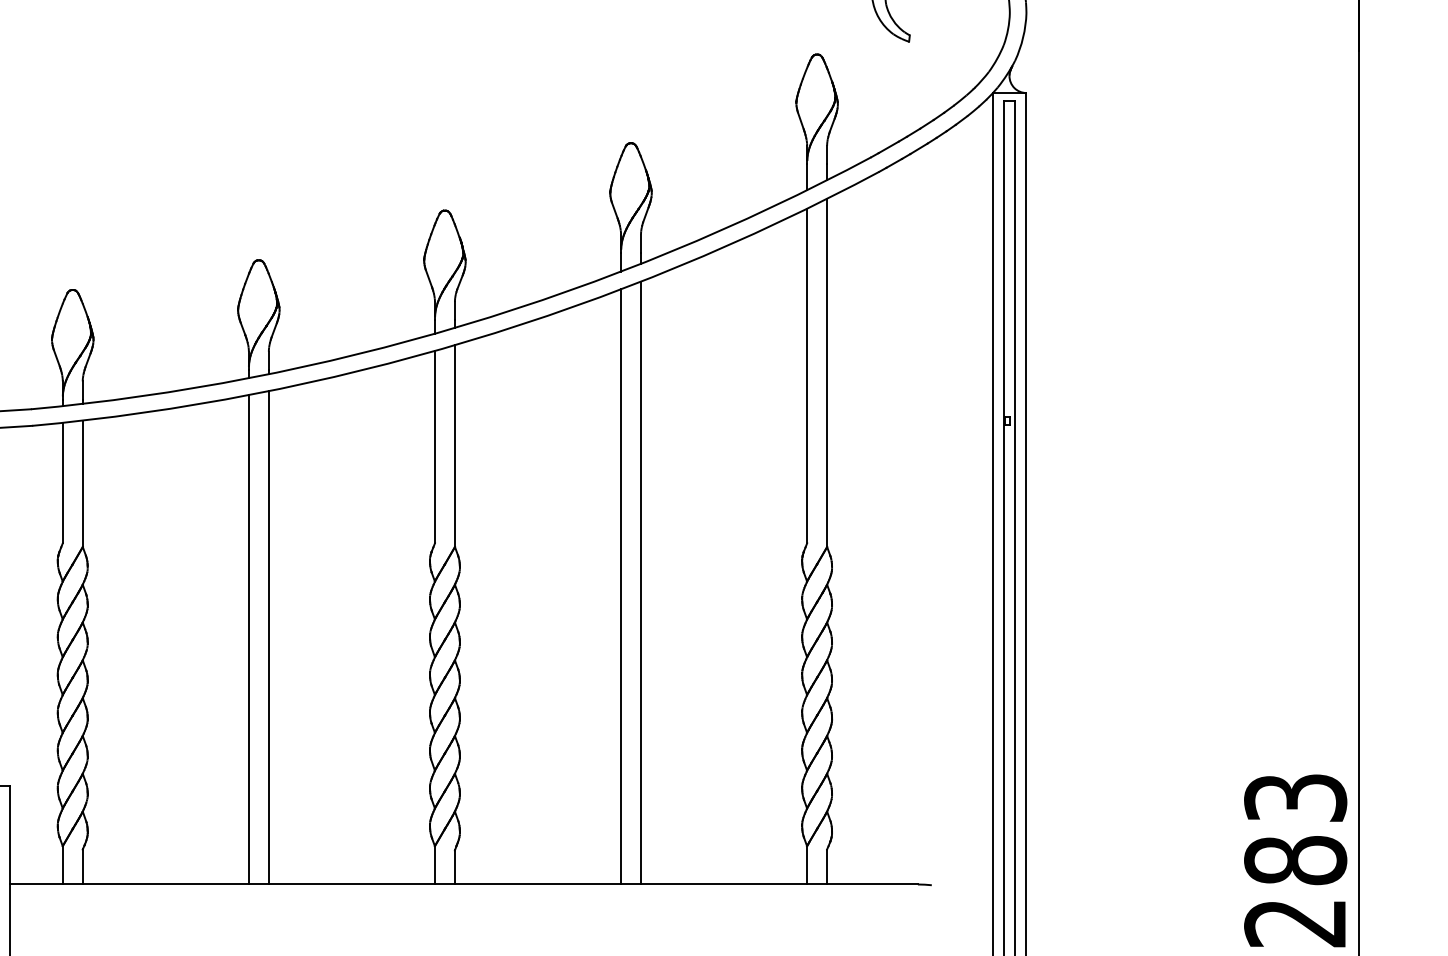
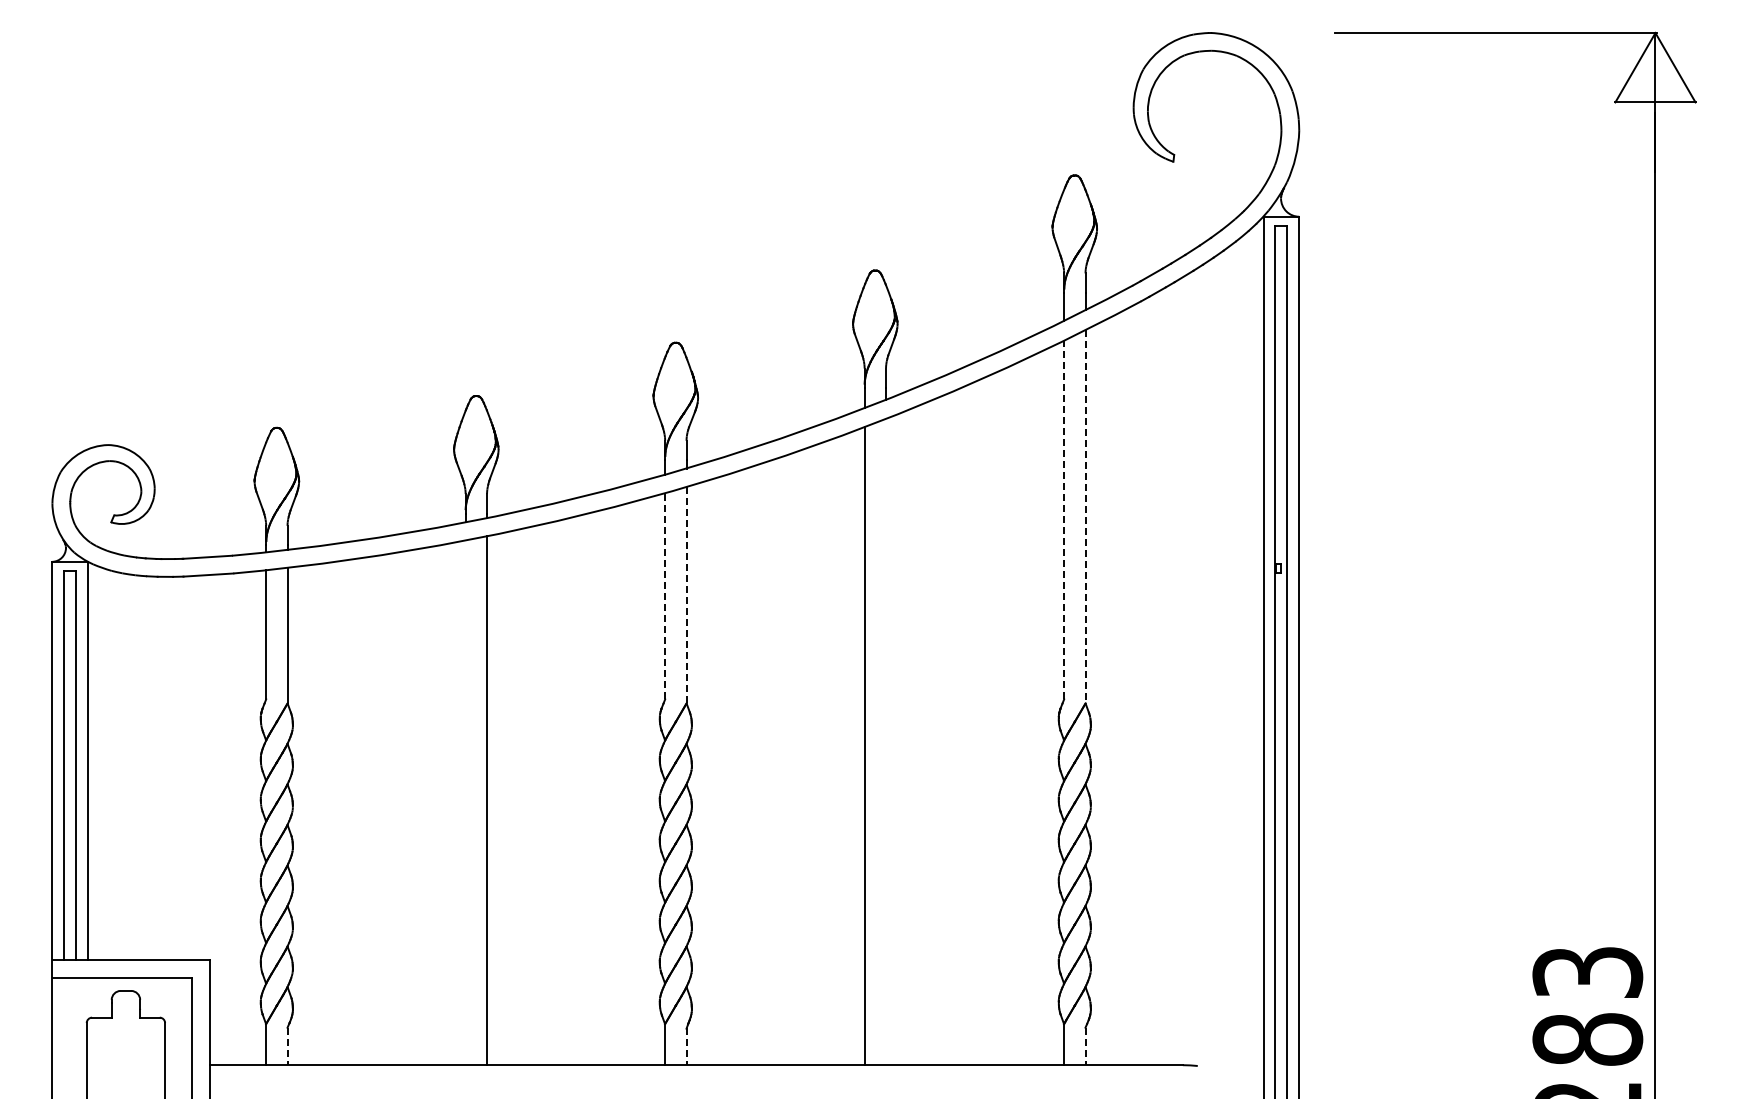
line: (827, 372) -> (1085, 516), solid -> dashed
line: (807, 375) -> (1064, 519), solid -> dashed
line: (435, 446) -> (665, 595), solid -> dashed
line: (454, 446) -> (686, 595), solid -> dashed
line: (641, 582) -> (886, 741), removed
line: (248, 639) -> (465, 802), removed
line: (82, 867) -> (287, 1046), solid -> dashed
line: (454, 867) -> (686, 1046), solid -> dashed
line: (827, 867) -> (1085, 1046), solid -> dashed

